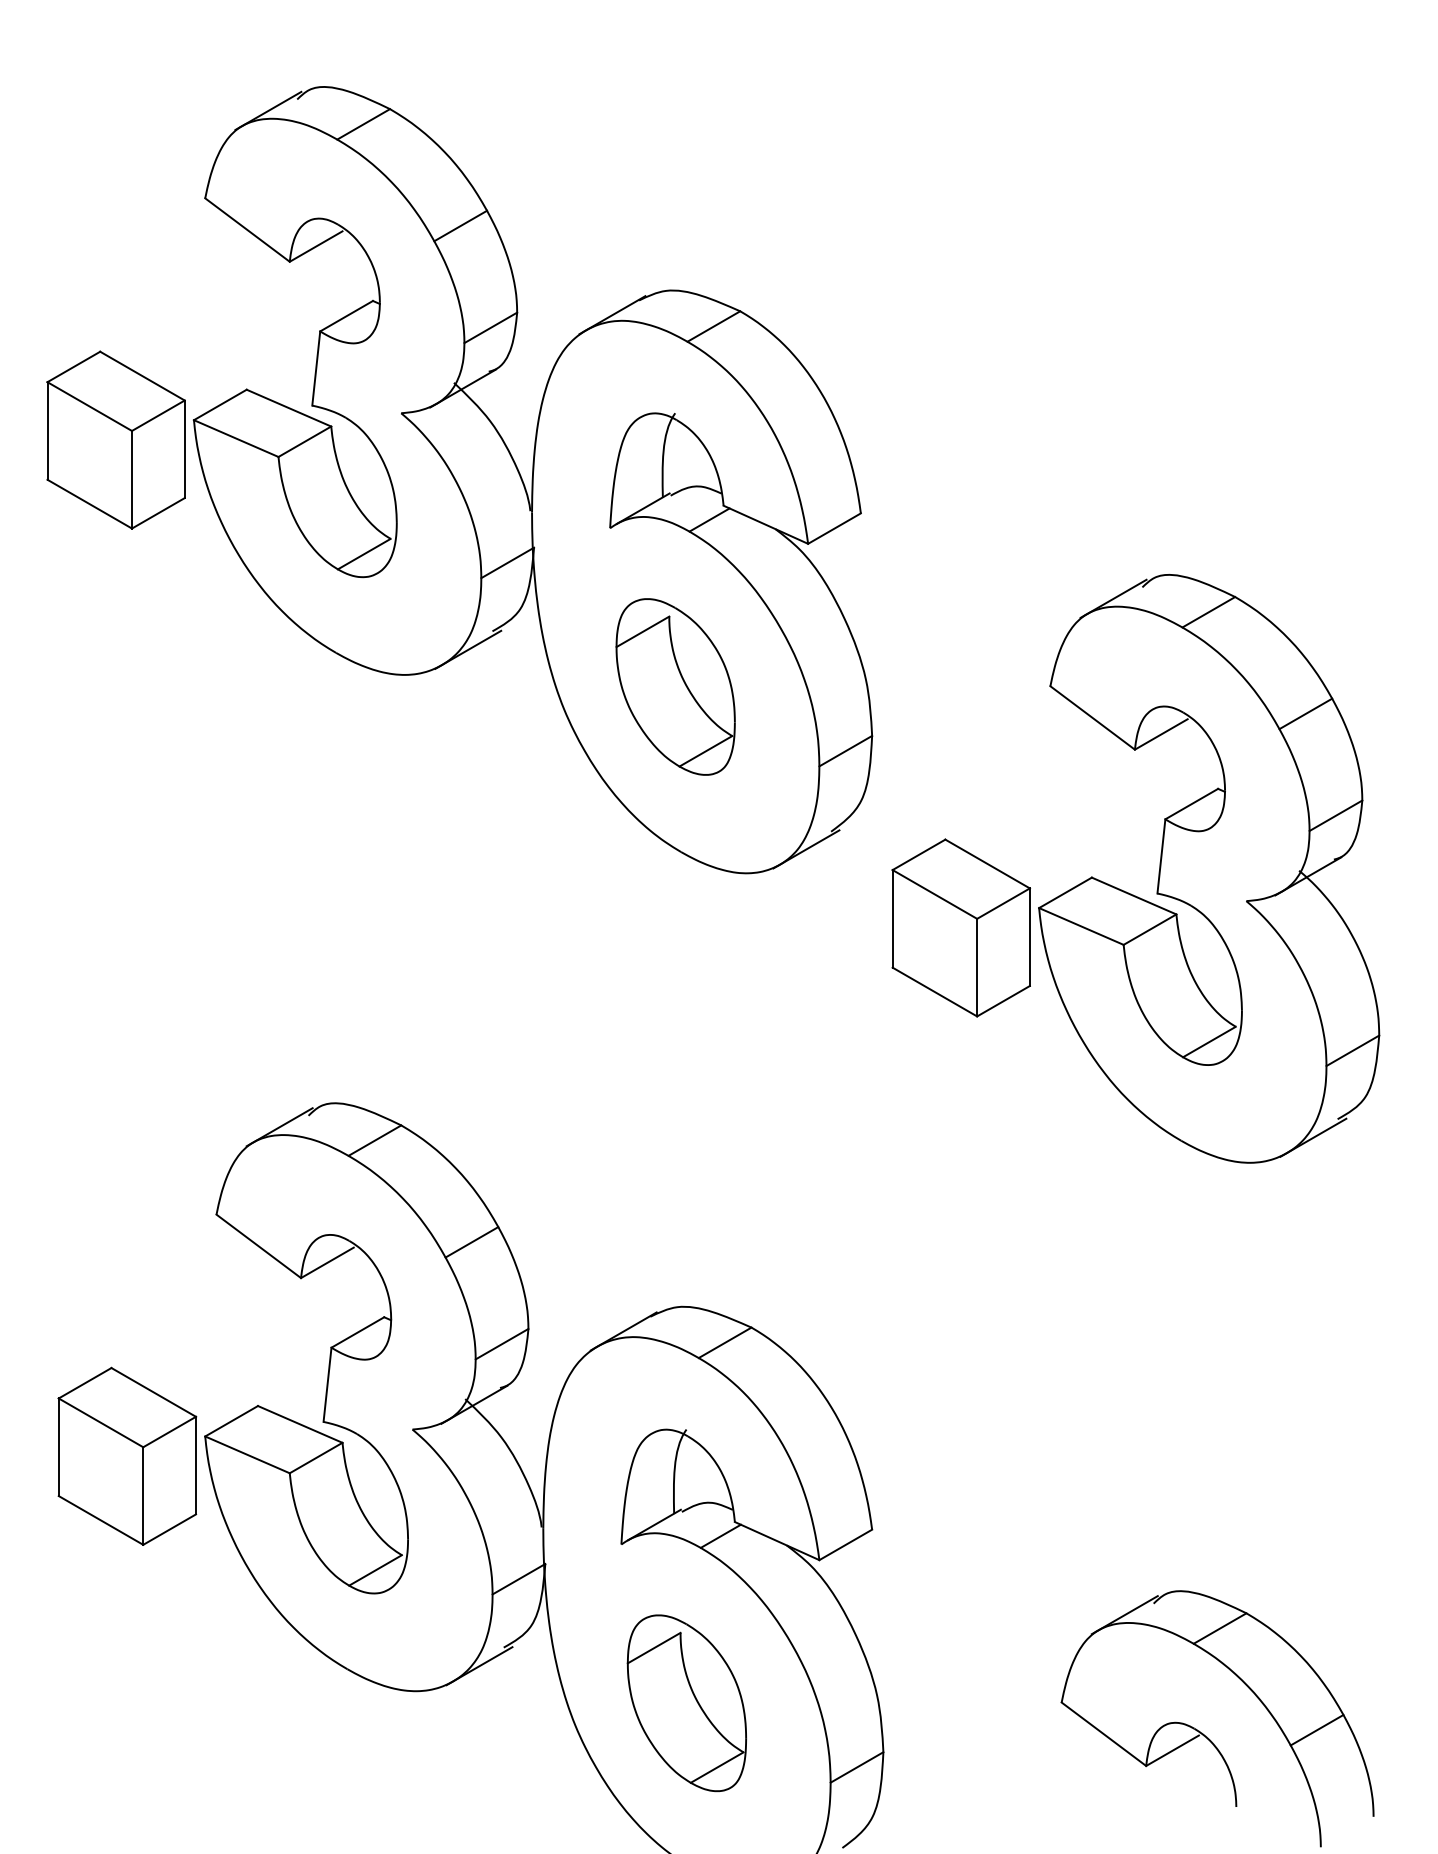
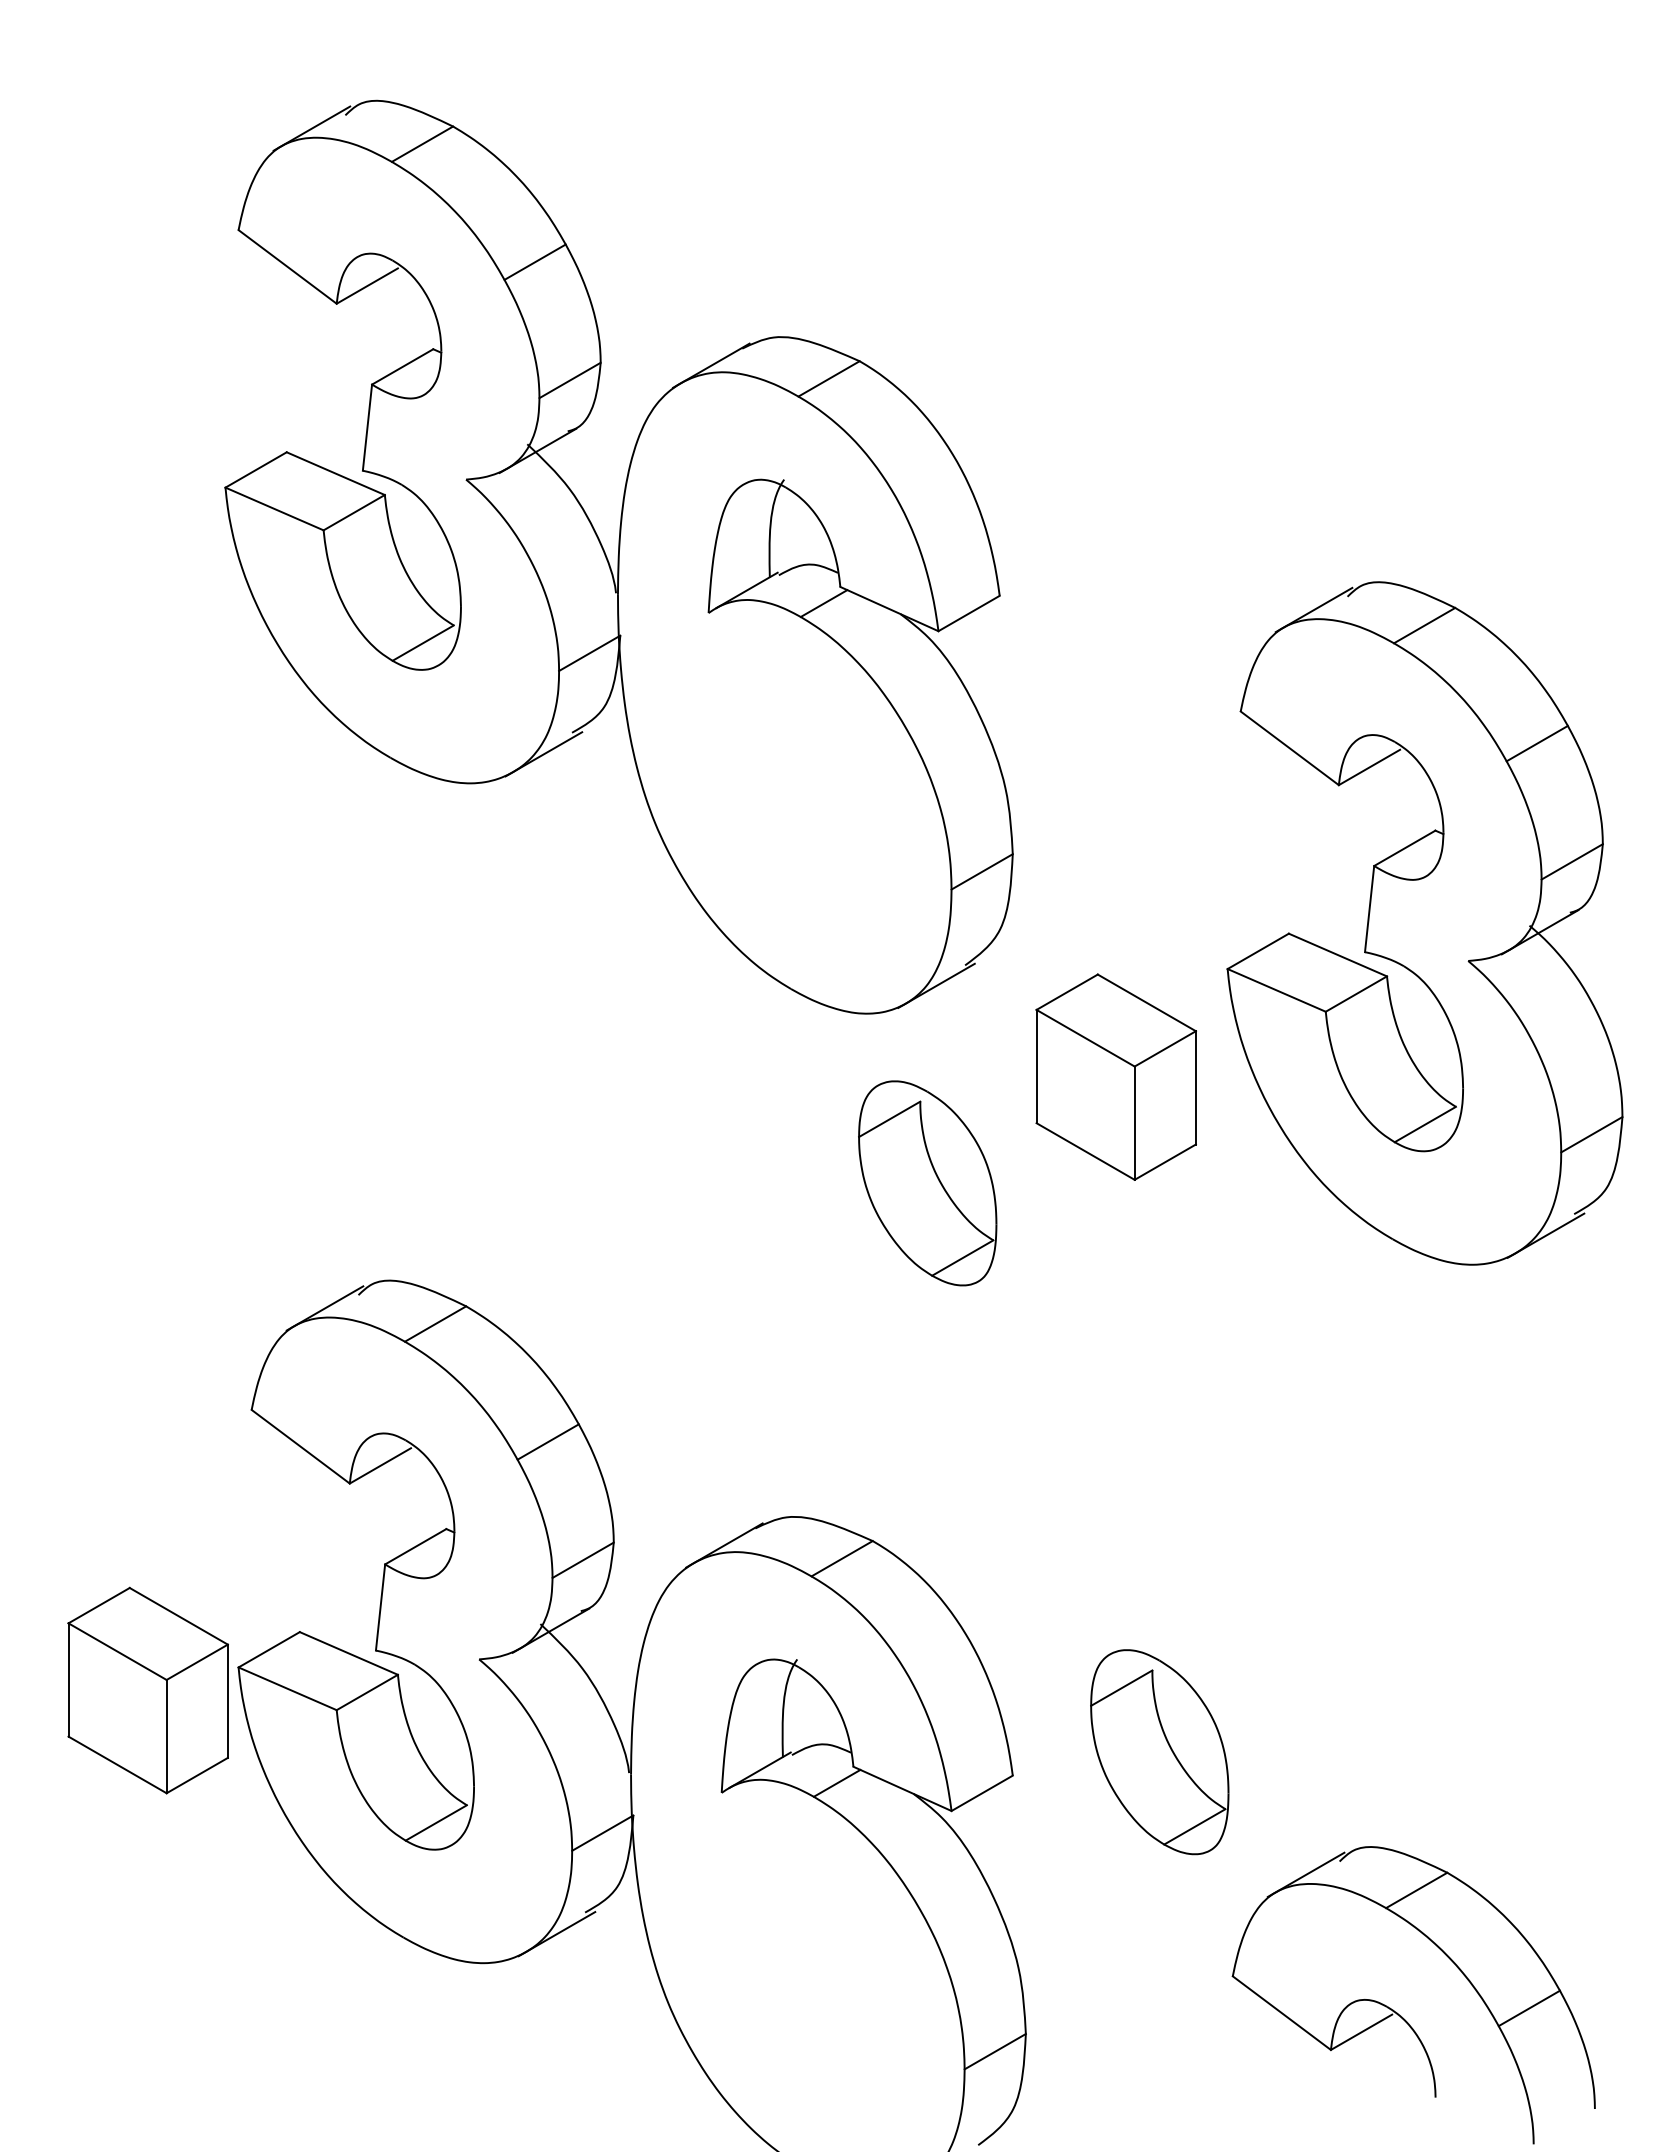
part: (115, 439) -> (134, 510), removed
part: (675, 687) -> (927, 1183), moved
part: (1208, 868) -> (1424, 923), moved
part: (686, 1703) -> (1159, 1752), moved

